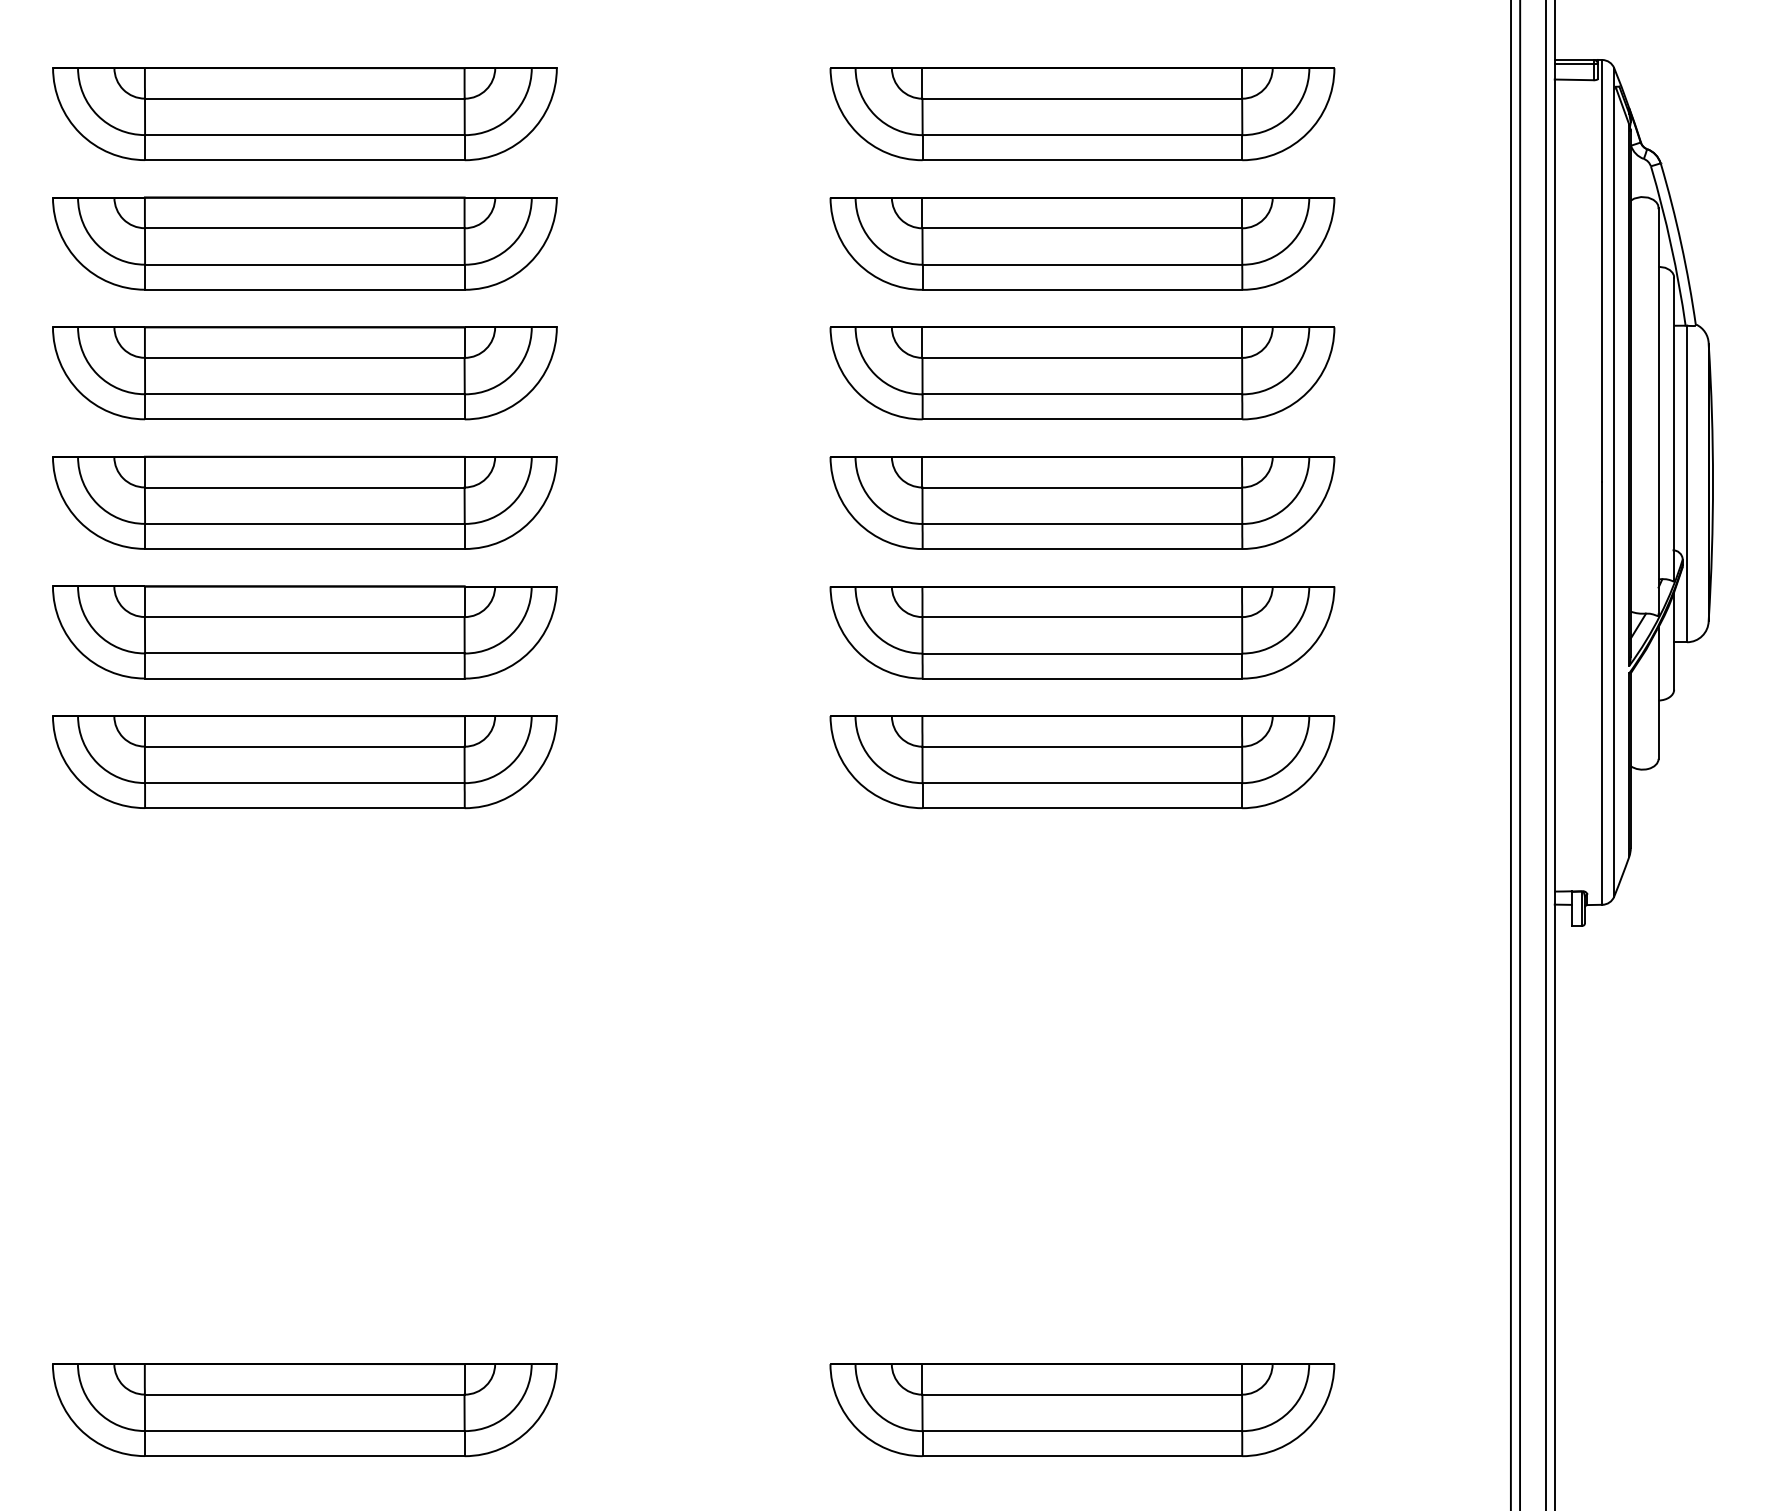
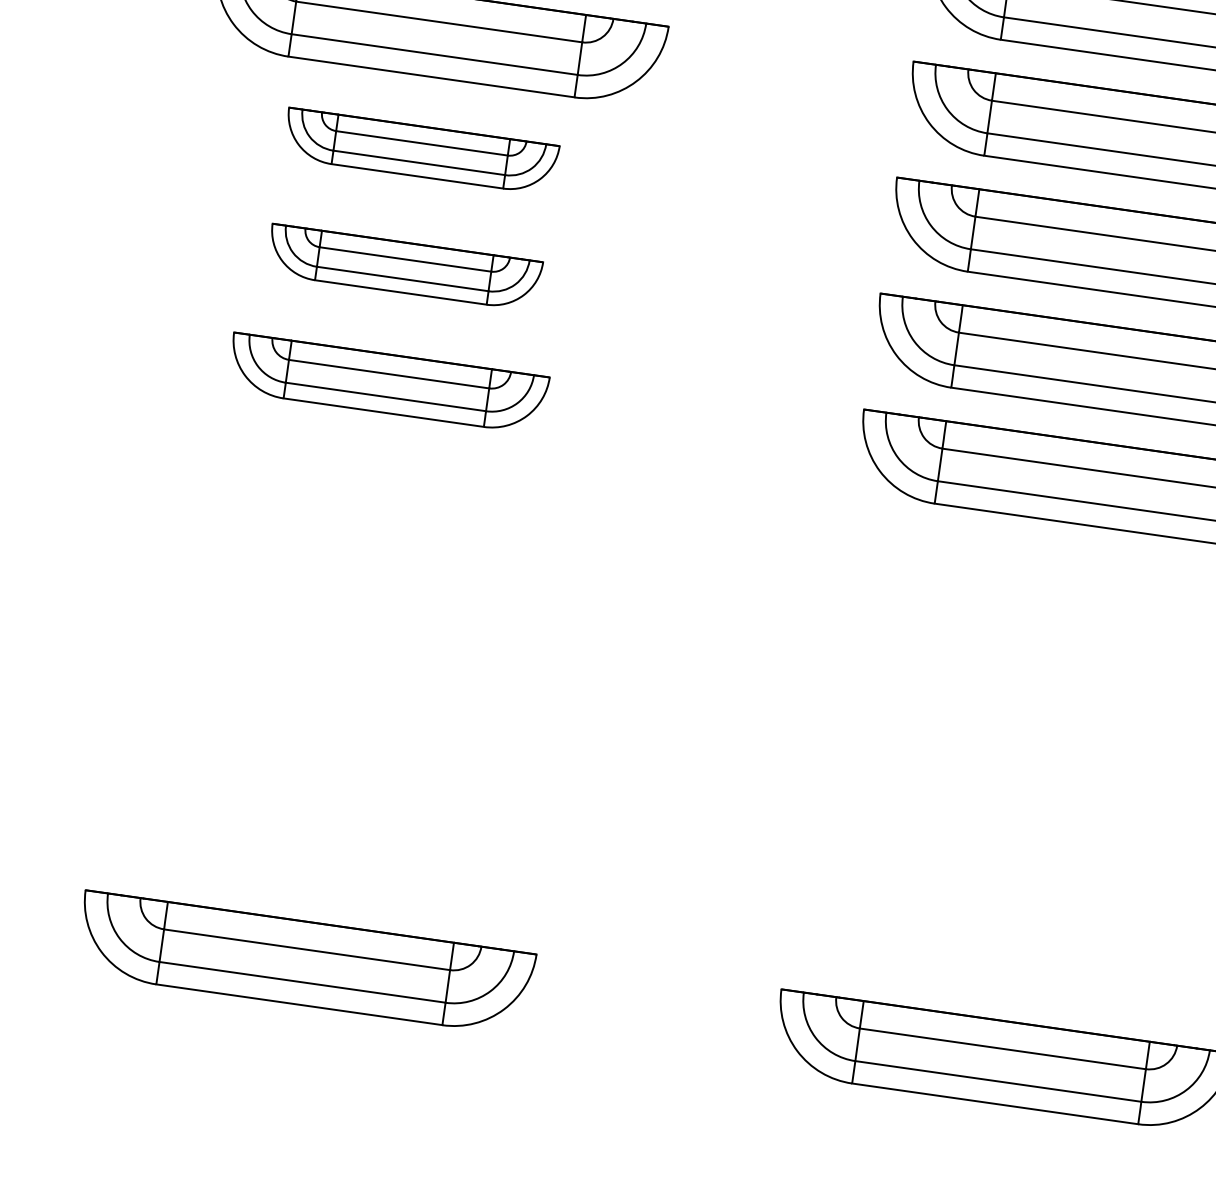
part: (304, 502) -> (420, 151), size x0.6
part: (304, 632) -> (403, 267), size x0.6
part: (304, 762) -> (387, 384), size x0.7

